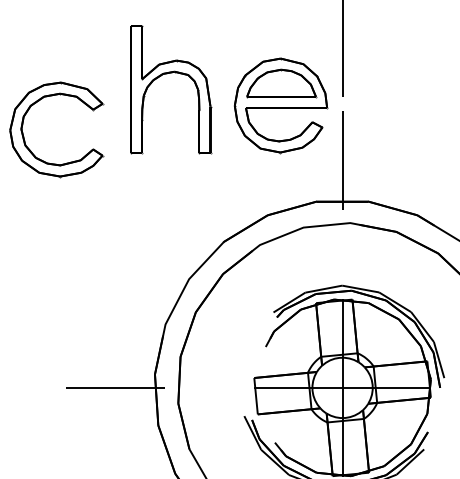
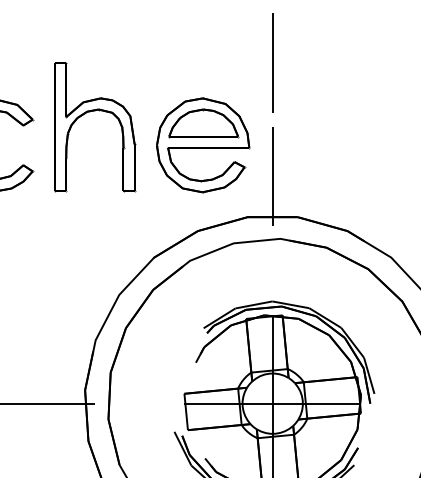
part: (167, 74) -> (91, 112), moved
part: (281, 105) -> (203, 145), moved

